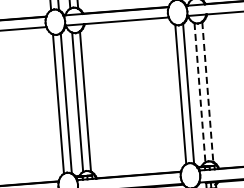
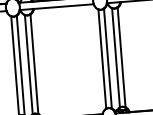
line: (199, 92) -> (115, 57), dashed -> solid
line: (207, 92) -> (121, 57), dashed -> solid

